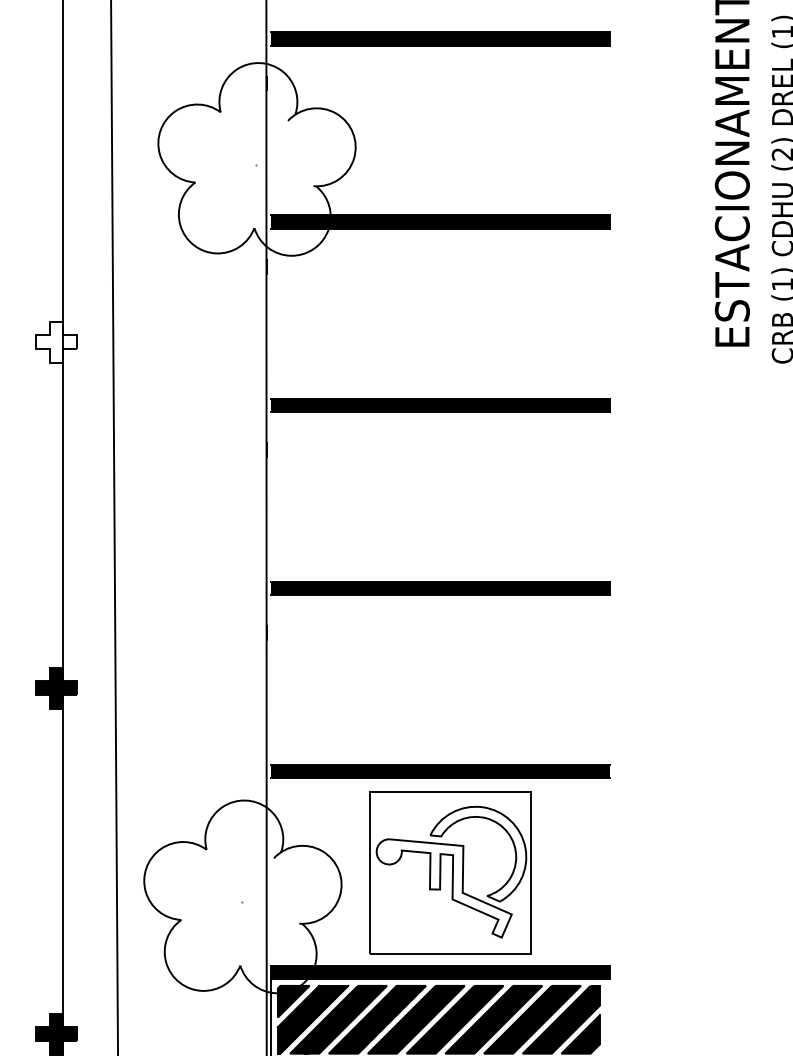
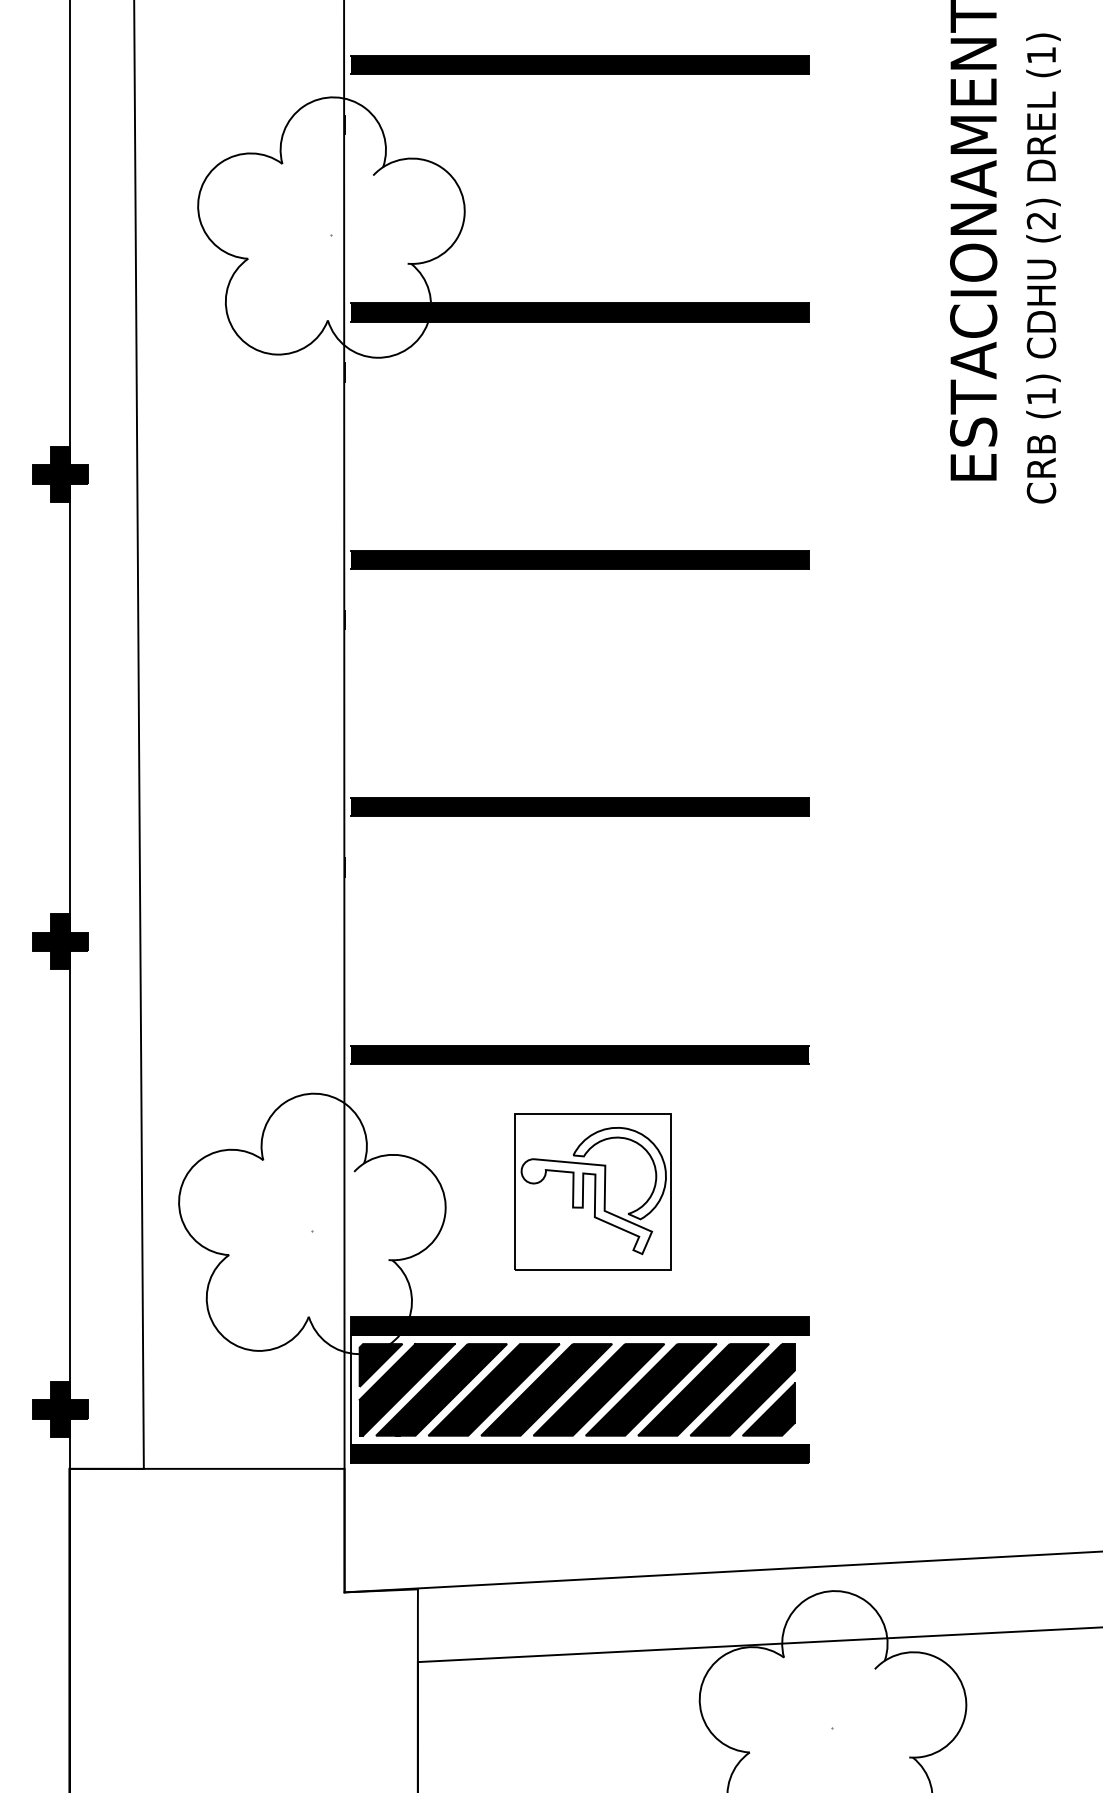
fill: (55, 342) -> (59, 474), added
part: (450, 872) -> (592, 1191), size x0.71

